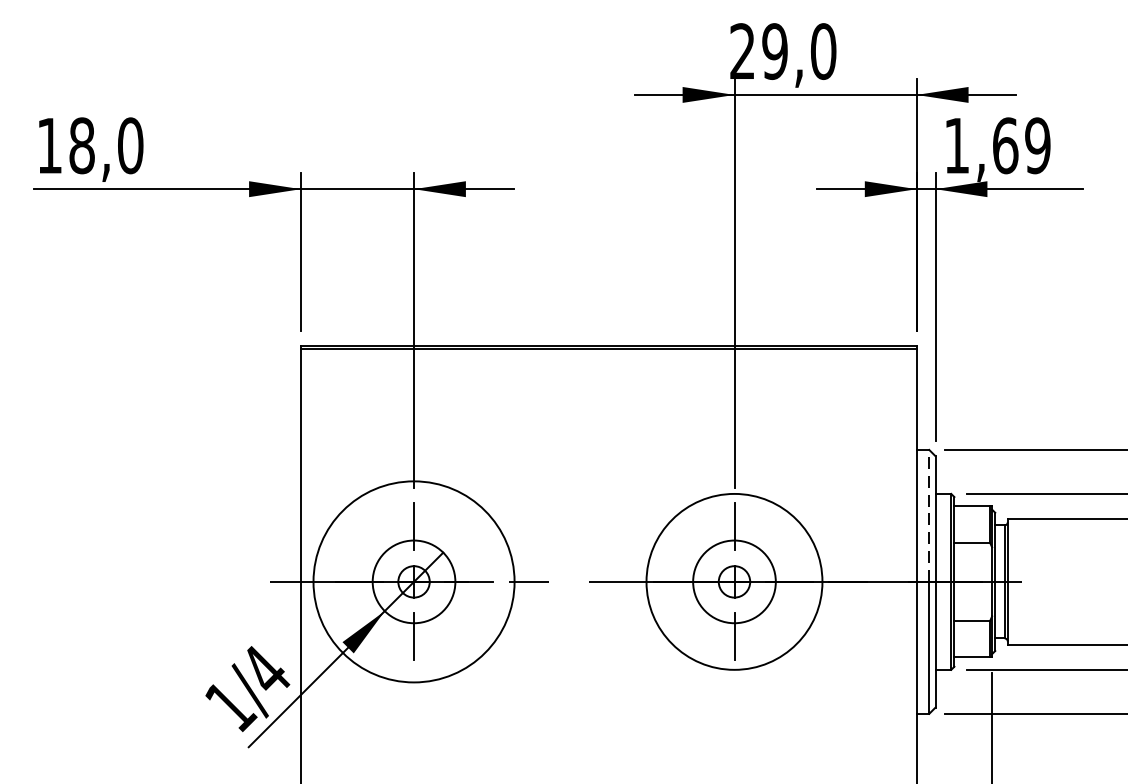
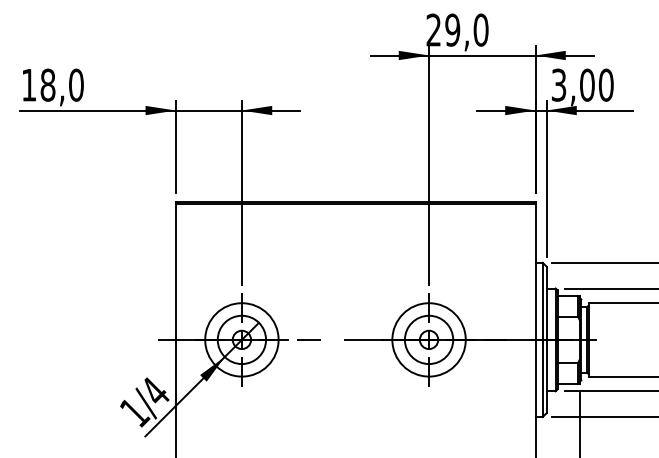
text: (997, 144) -> (582, 84), 1,69 -> 3,00
line: (928, 516) -> (542, 301), dashed -> solid
circle: (413, 581) -> (241, 339), size x0.62
circle: (733, 581) -> (428, 339), size x0.71

